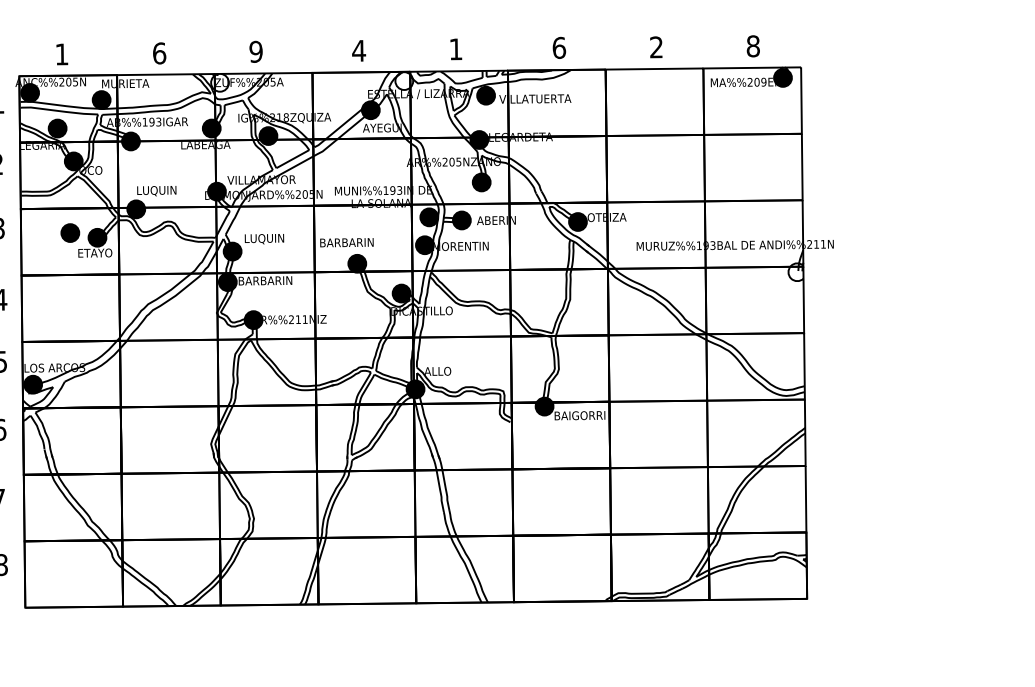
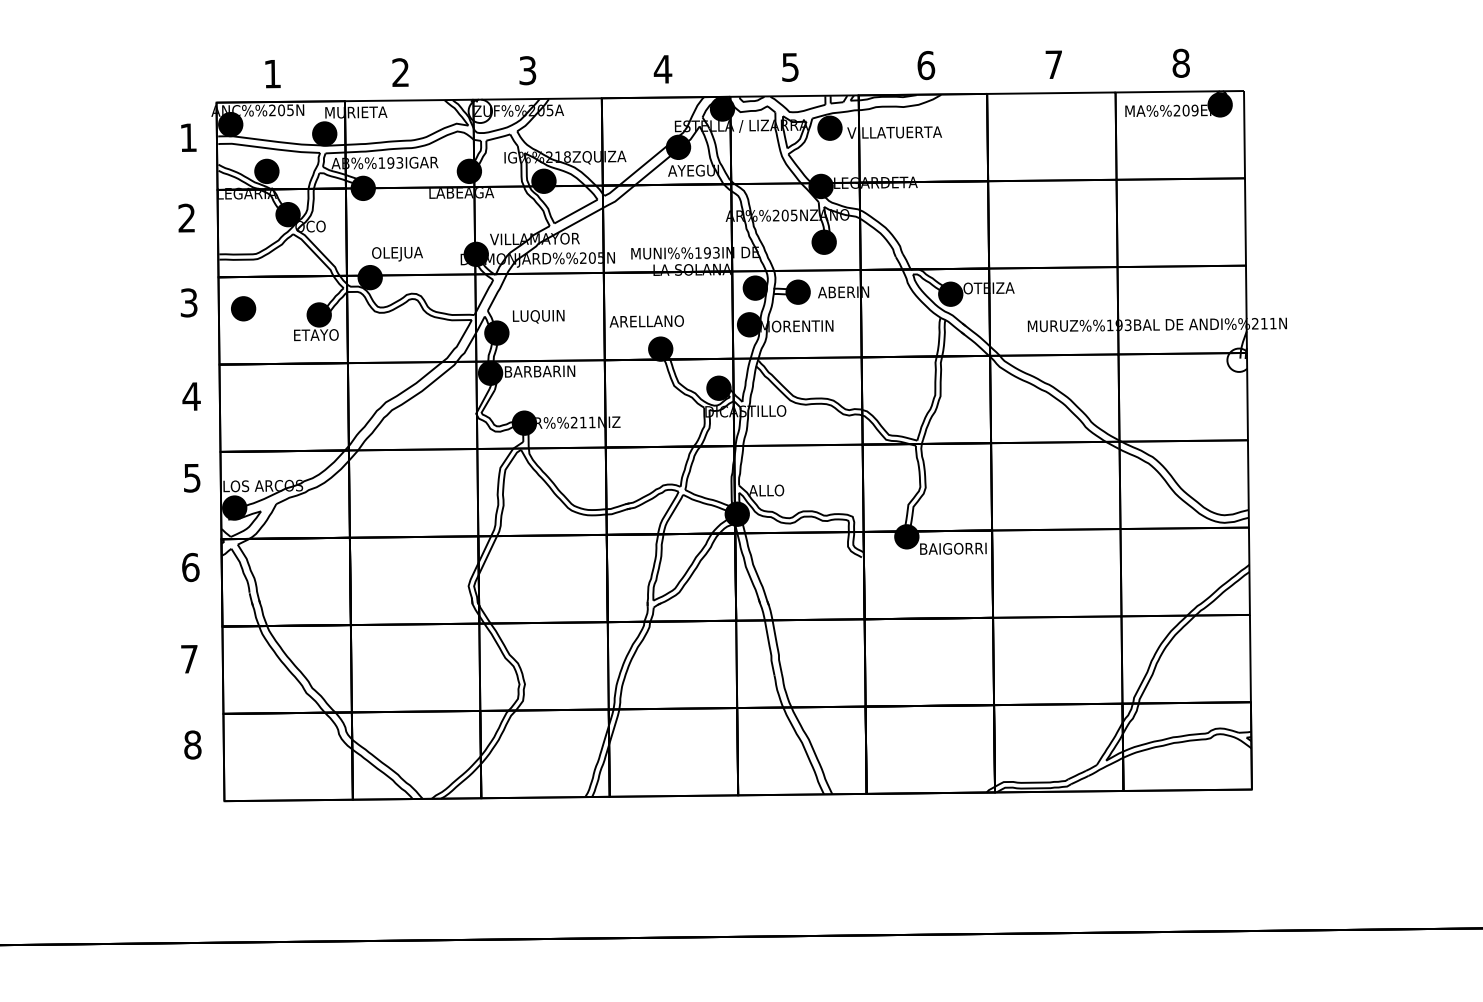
text: (656, 47) -> (1053, 64), 2 -> 7
text: (456, 49) -> (790, 67), 1 -> 5
text: (255, 51) -> (527, 70), 9 -> 3
text: (159, 53) -> (400, 72), 6 -> 2
fill: (404, 80) -> (722, 108), added
text: (157, 191) -> (397, 253), LUQUIN -> OLEJUA
part: (70, 232) -> (243, 308), moved
text: (346, 242) -> (646, 321), BARBARIN -> ARELLANO

